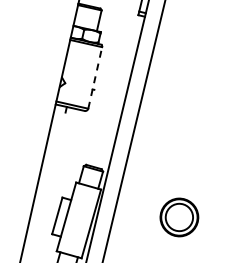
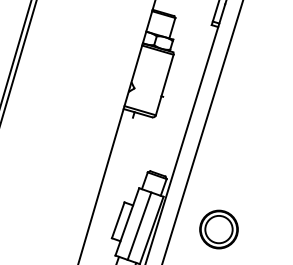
line: (95, 78) -> (164, 85), dashed -> solid
part: (178, 217) -> (218, 229), moved
line: (78, 219) -> (139, 225), added

